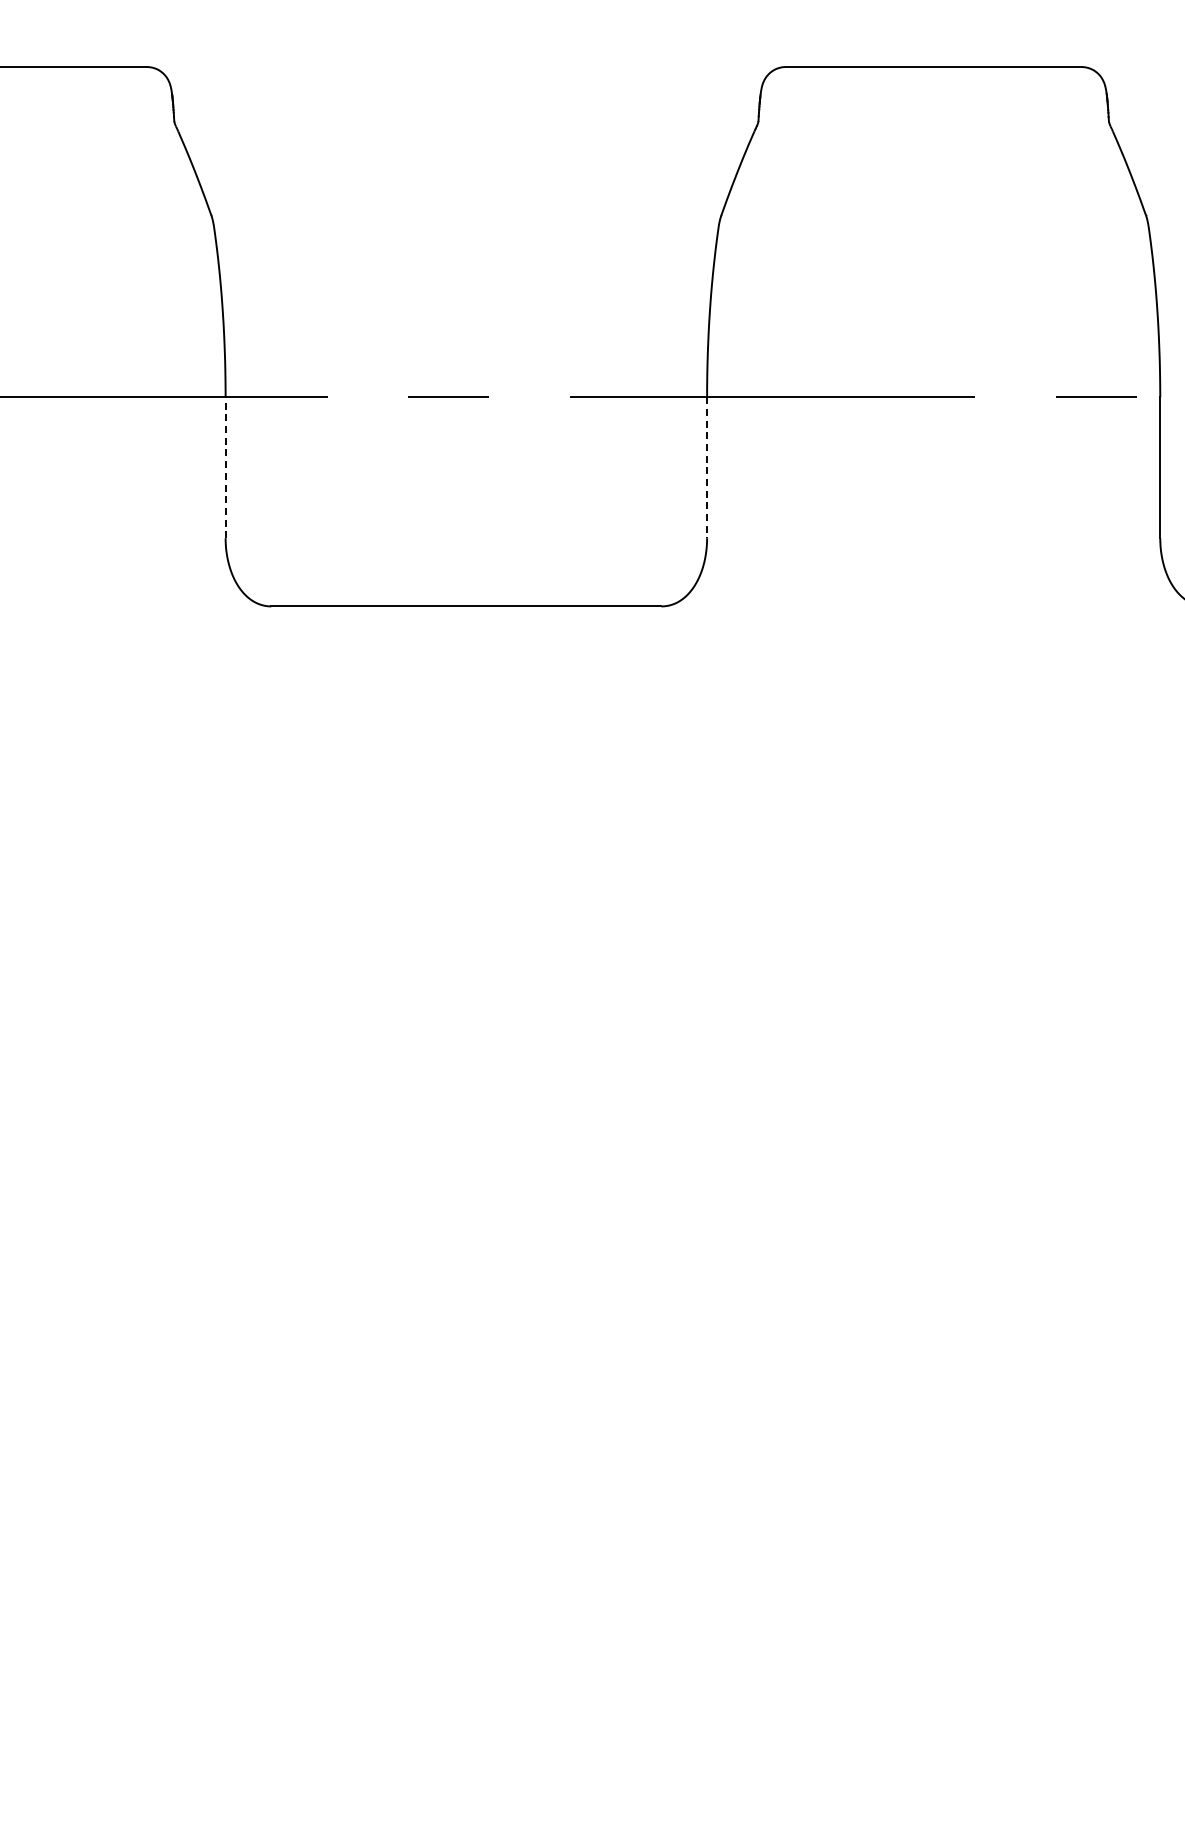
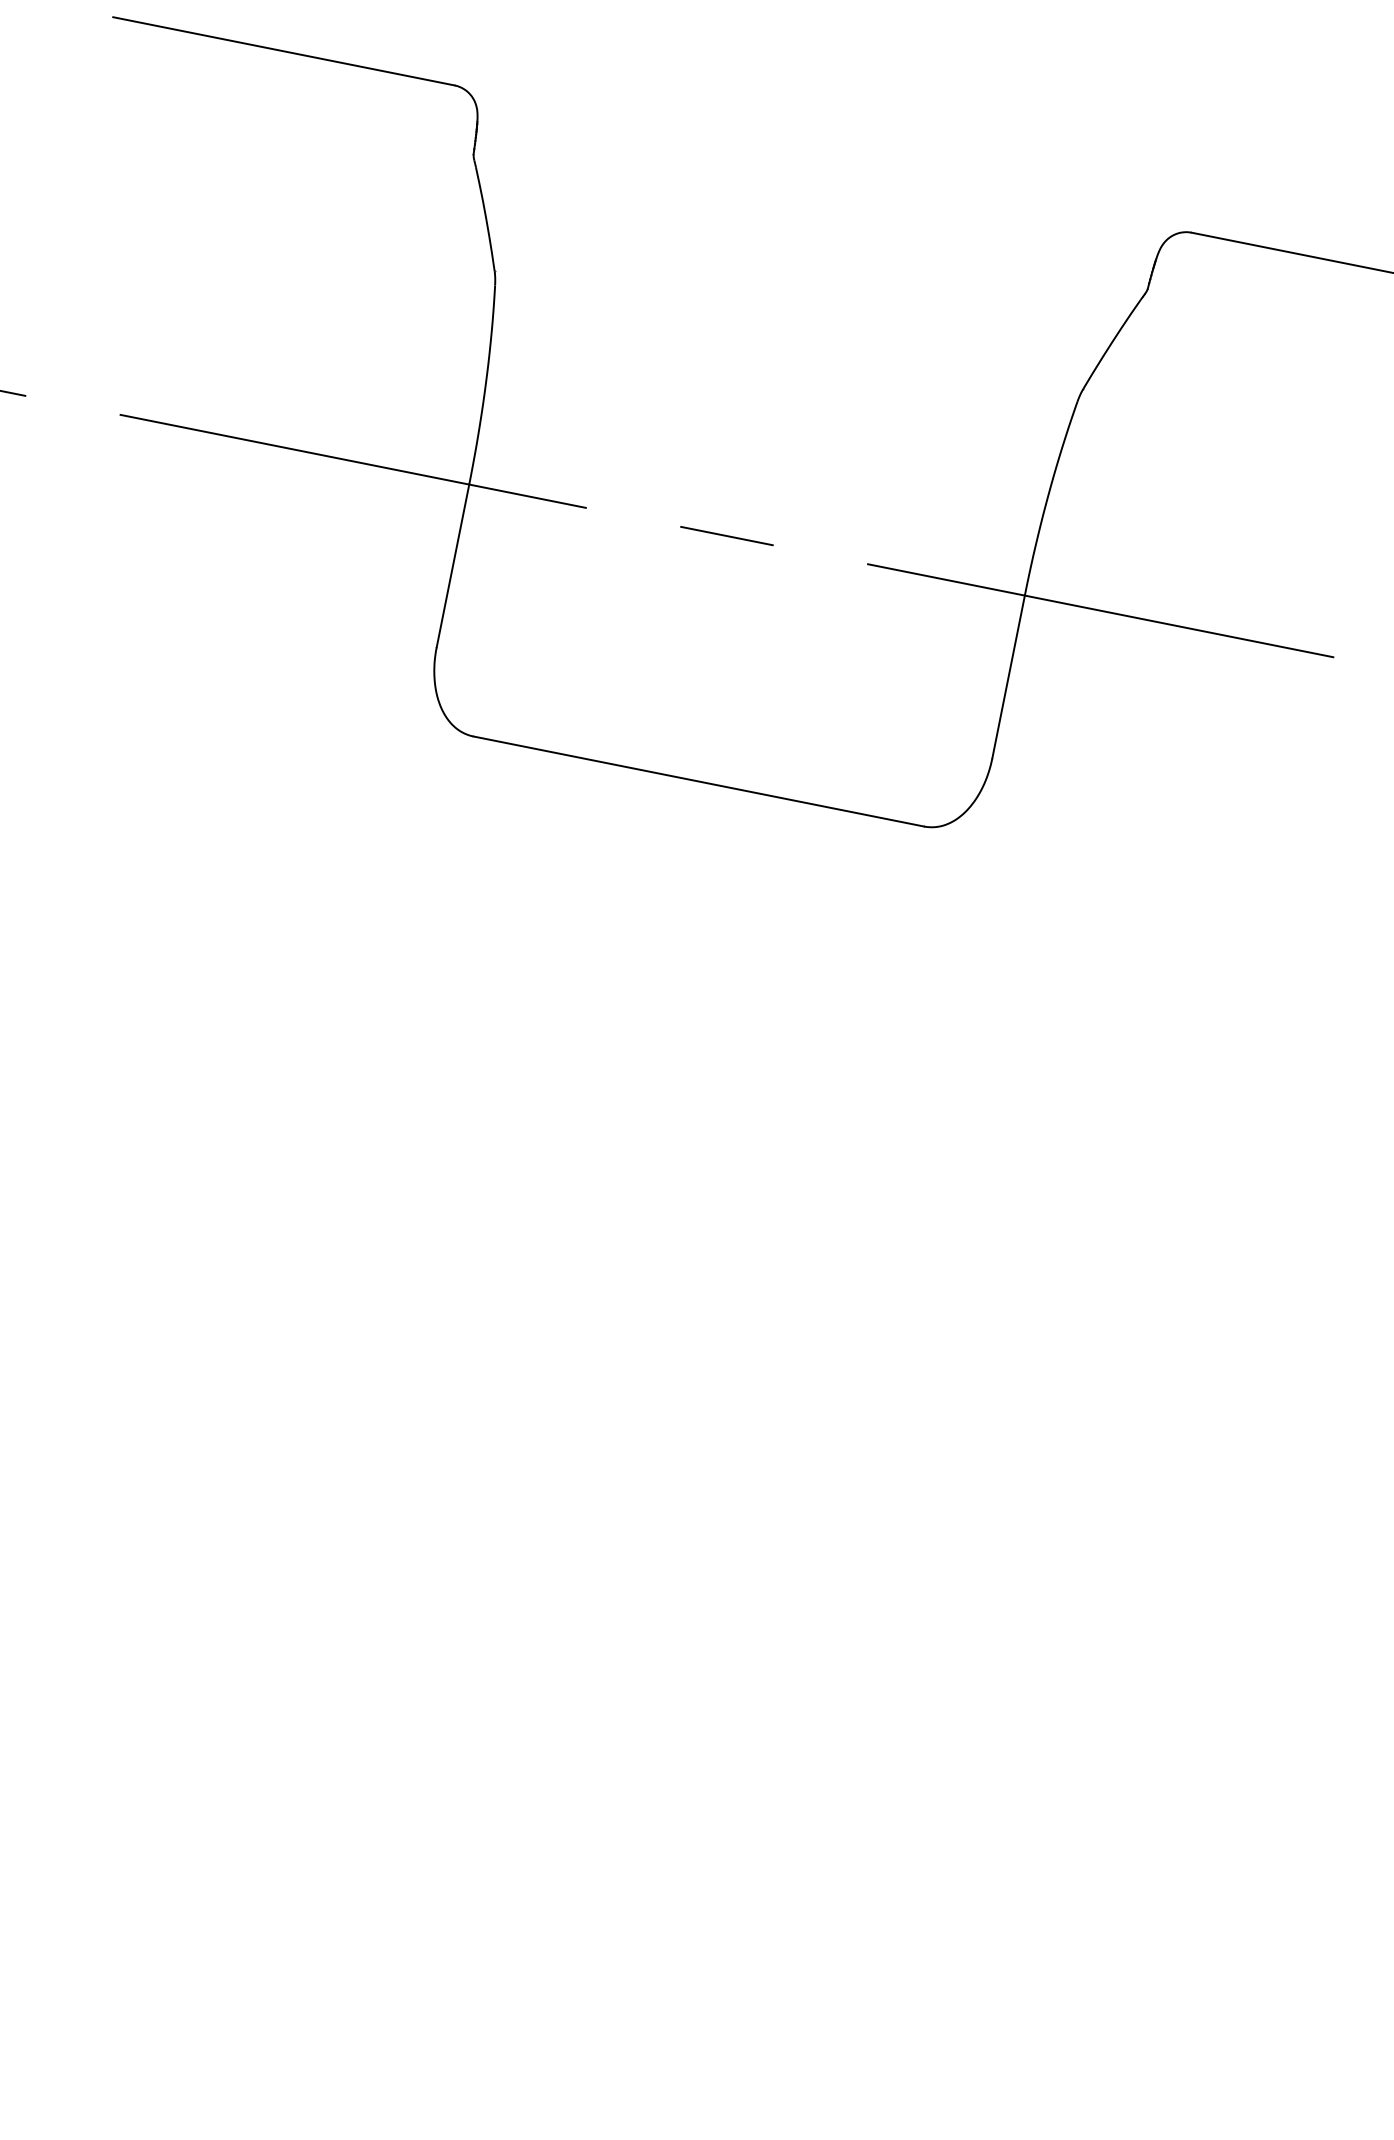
line: (225, 467) -> (452, 565), dashed -> solid
line: (707, 468) -> (1008, 677), dashed -> solid

